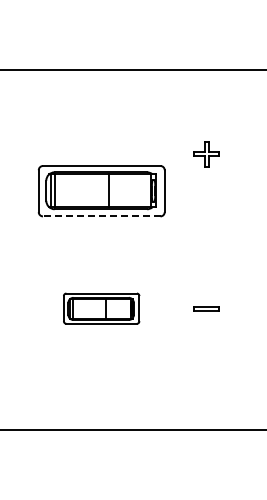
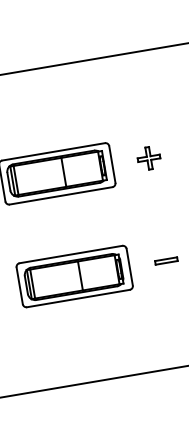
part: (206, 154) -> (148, 158), moved
line: (101, 216) -> (60, 195), dashed -> solid
part: (101, 308) -> (74, 276), size x1.67

